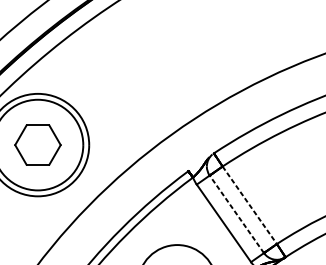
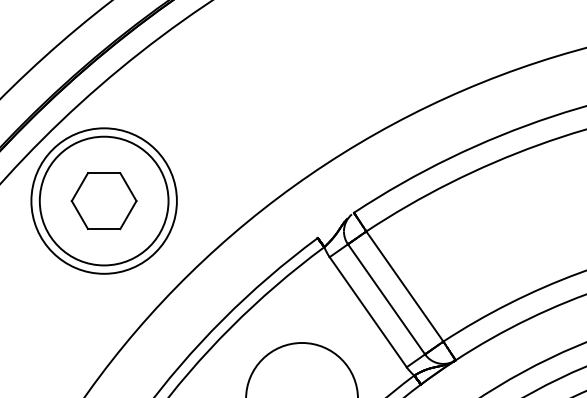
line: (250, 205) -> (405, 286), dashed -> solid
line: (236, 213) -> (386, 298), dashed -> solid

